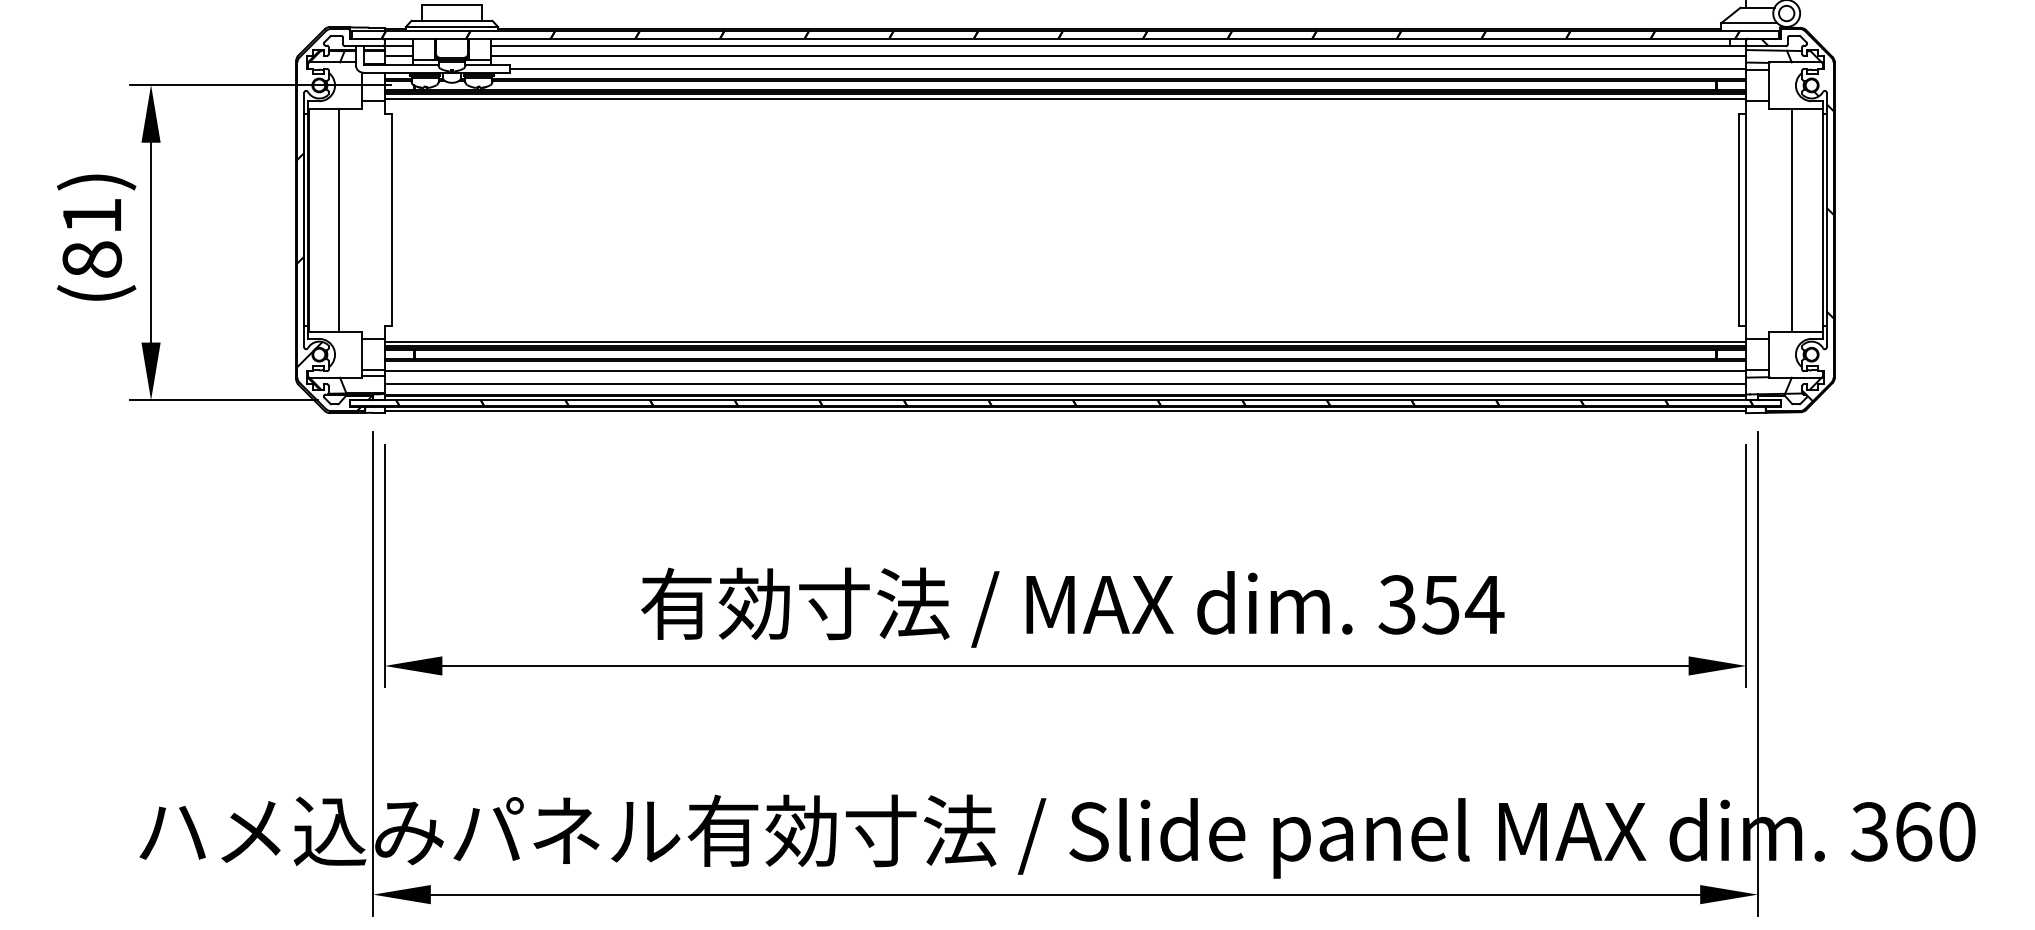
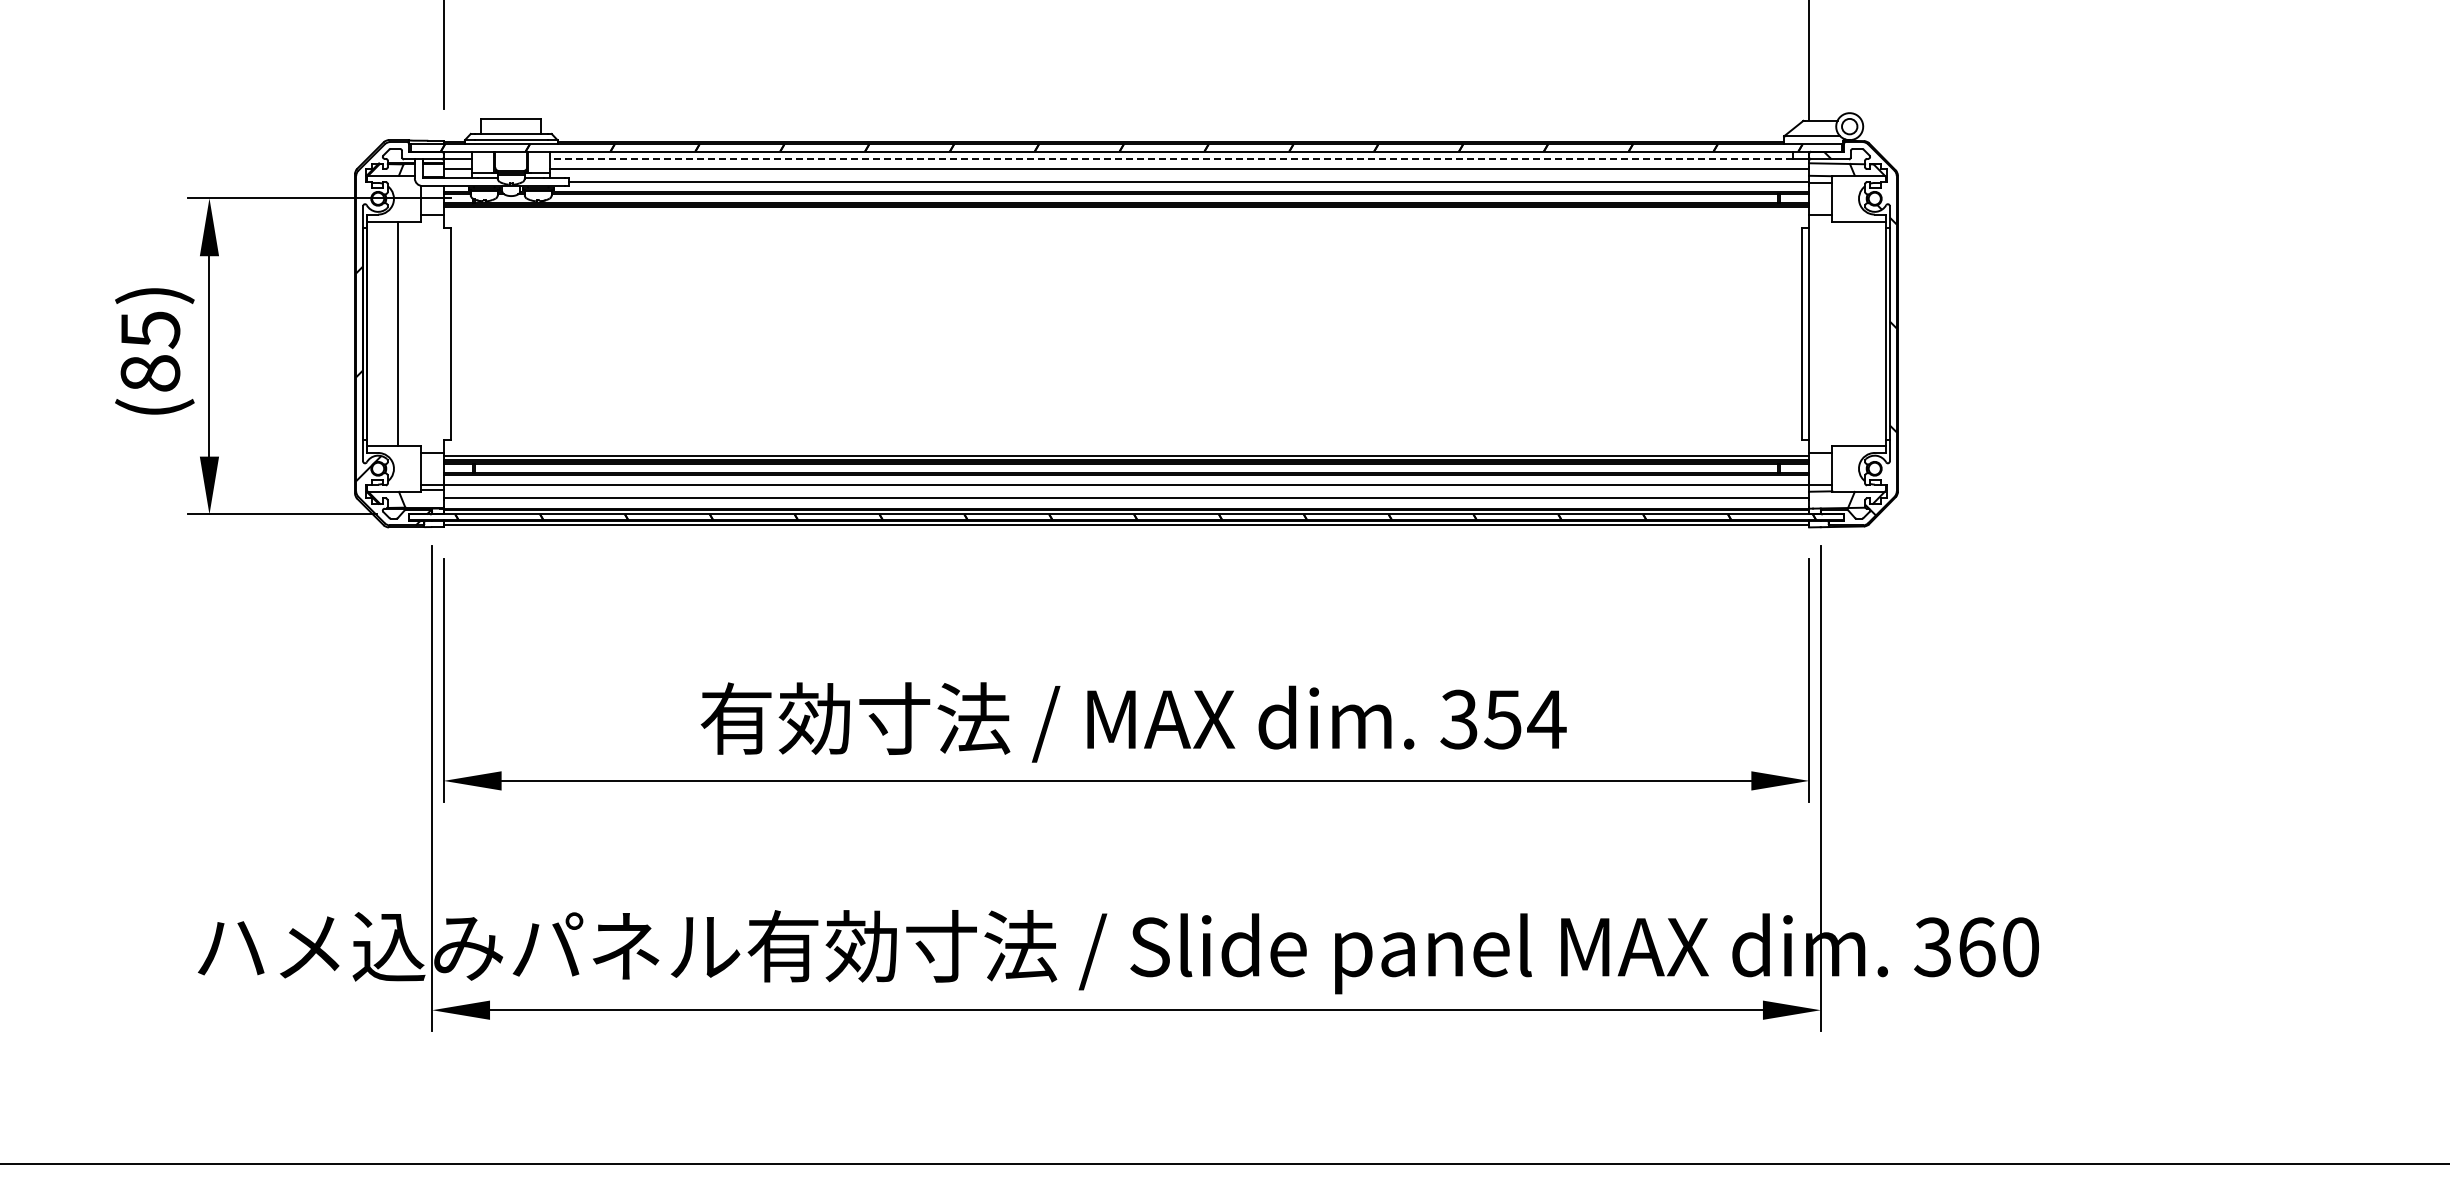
line: (1110, 46) -> (1171, 159), solid -> dashed
line: (1065, 98) -> (1126, 211), removed
text: (92, 216) -> (150, 330), (81) -> (85)
line: (1792, 219) -> (1855, 333), removed

